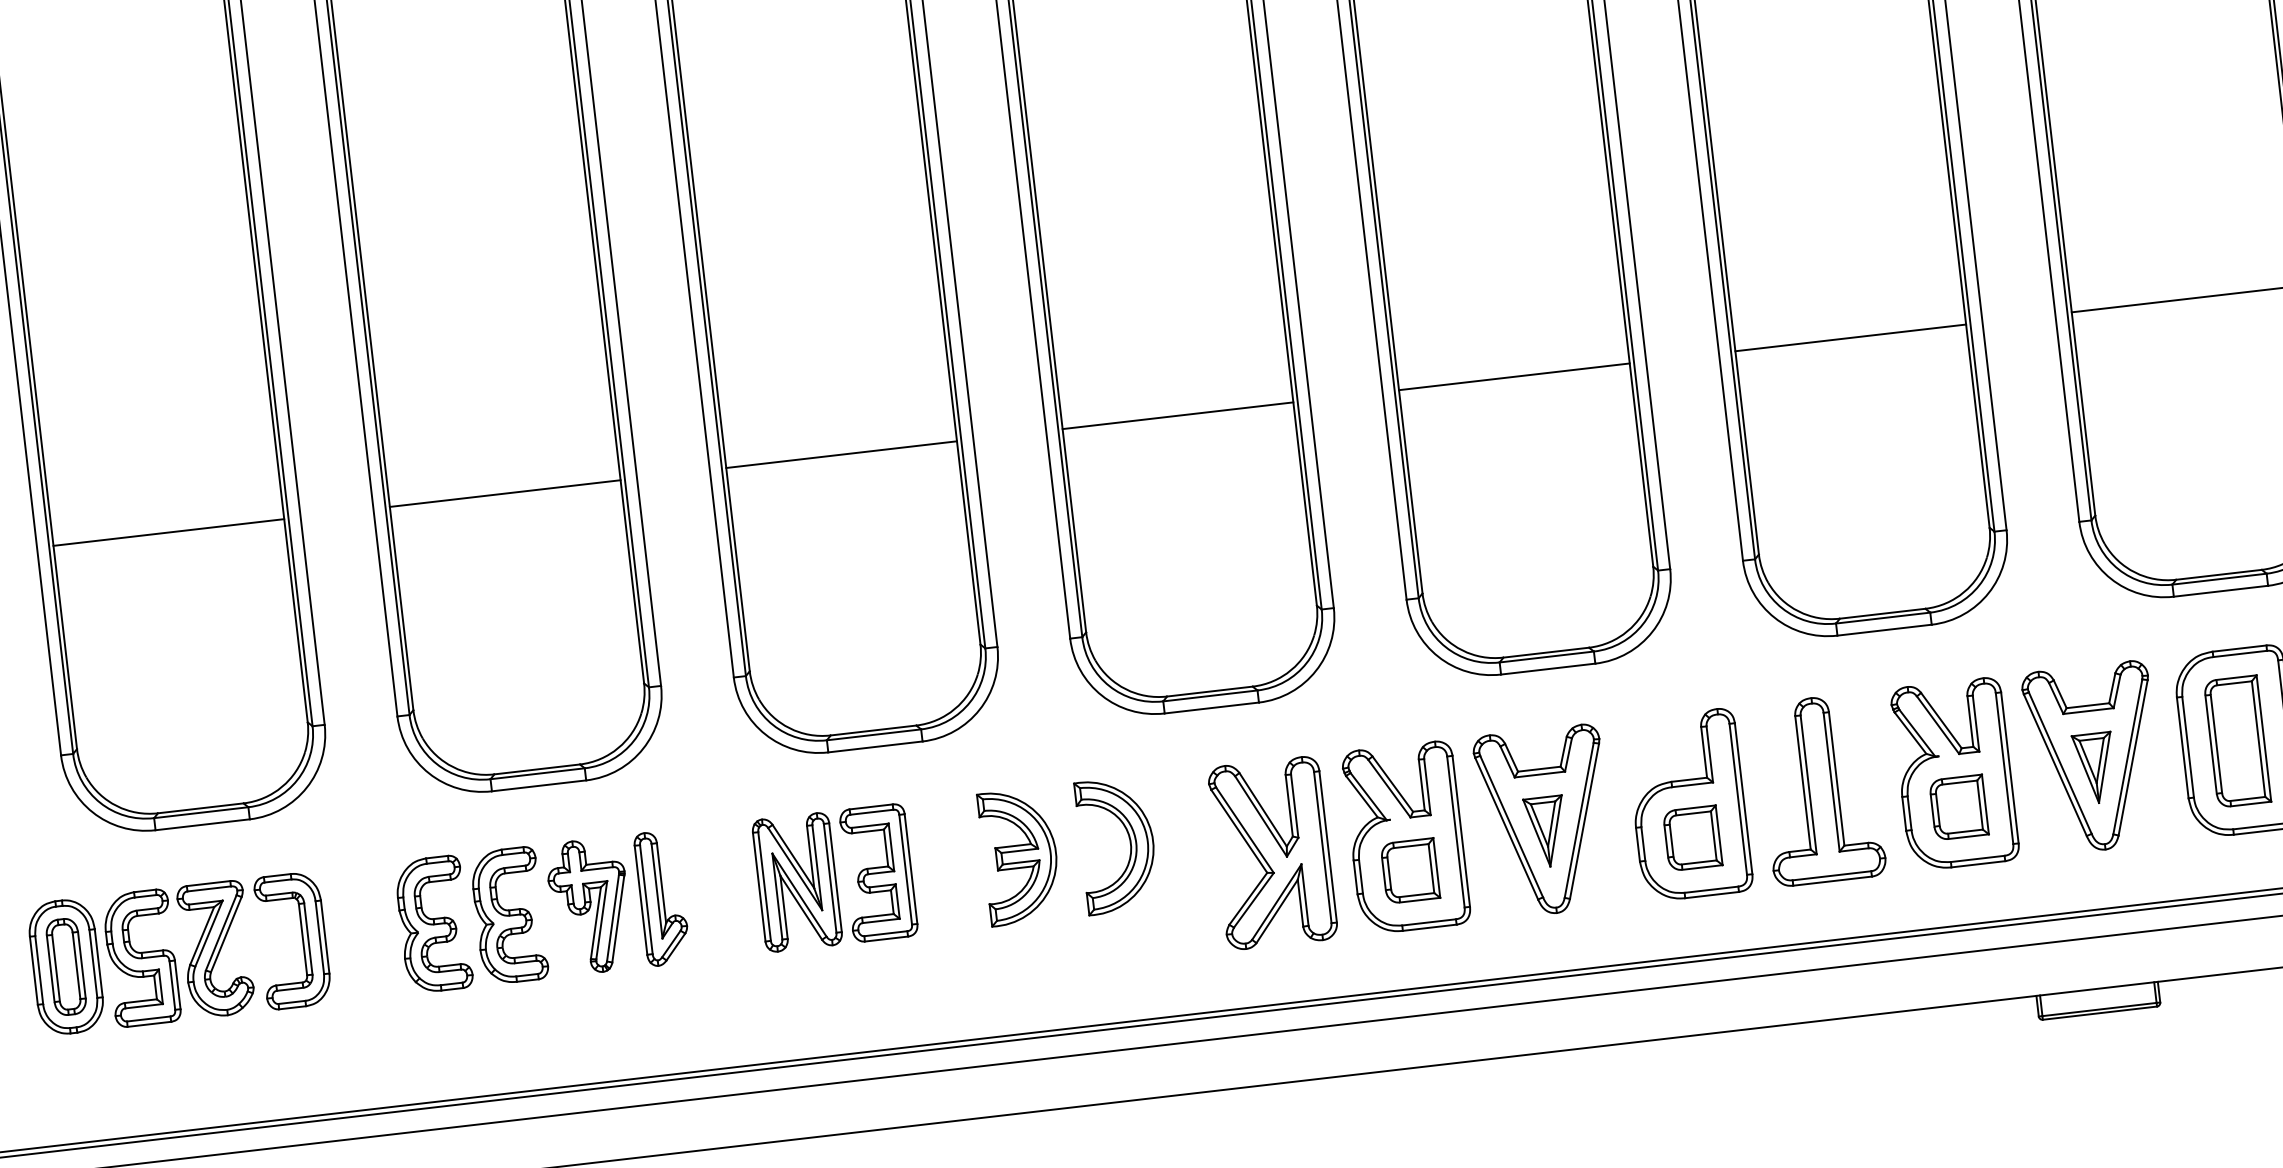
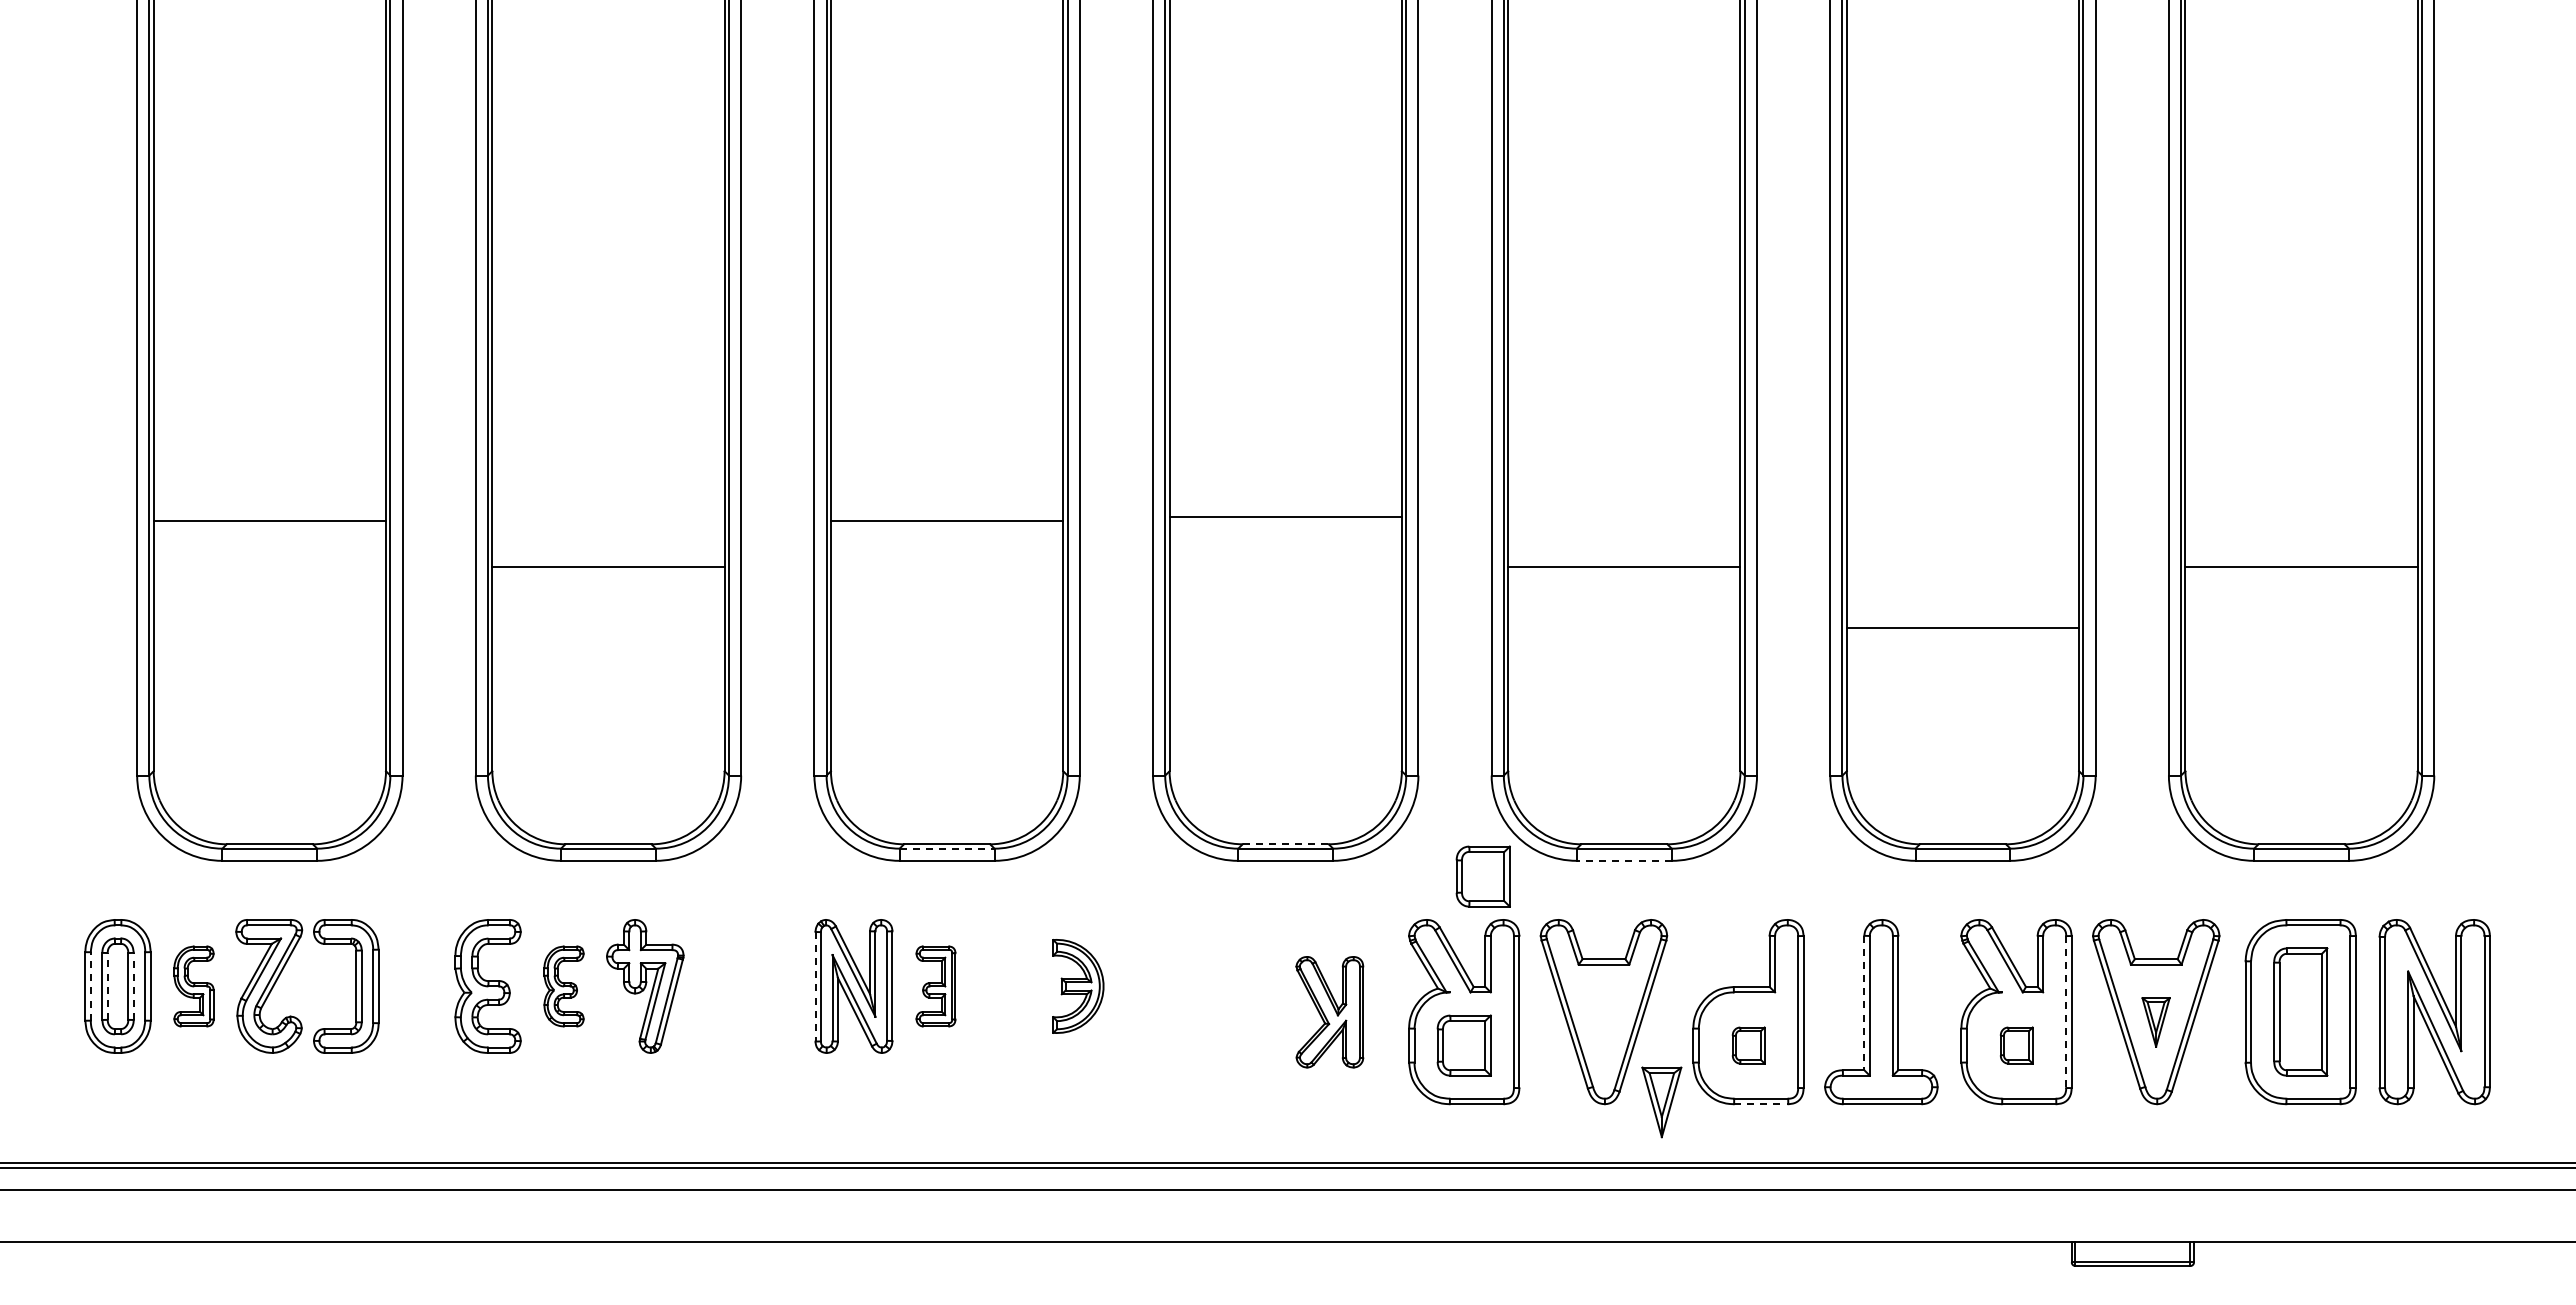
line: (1850, 337) -> (1962, 627), moved
line: (1177, 415) -> (1285, 516), moved
line: (841, 454) -> (946, 520), moved
line: (168, 532) -> (269, 520), moved
line: (1547, 668) -> (1623, 860), solid -> dashed
line: (1210, 691) -> (1286, 844), solid -> dashed
part: (1409, 700) -> (1482, 876), added
line: (874, 734) -> (947, 848), solid -> dashed
line: (2004, 768) -> (2066, 1012), solid -> dashed
part: (2094, 768) -> (2155, 1022), size x0.7
line: (1803, 783) -> (1864, 1003), solid -> dashed
part: (1958, 807) -> (2016, 1045), size x0.6
part: (1546, 832) -> (1661, 1102), moved
part: (1692, 838) -> (1748, 1045), size x0.6
part: (1129, 844) -> (1188, 986), removed
part: (1272, 853) -> (1329, 1012), size x0.6
part: (1020, 856) -> (1078, 986), size x0.7
part: (878, 873) -> (935, 986), size x0.6
line: (759, 886) -> (815, 986), solid -> dashed
line: (1712, 895) -> (1761, 1104), solid -> dashed
part: (661, 898) -> (717, 986), removed
part: (508, 915) -> (563, 986), size x0.6
part: (141, 958) -> (193, 986), size x0.6
line: (81, 965) -> (133, 986), solid -> dashed
line: (55, 967) -> (107, 985), solid -> dashed
line: (38, 969) -> (90, 985), solid -> dashed

